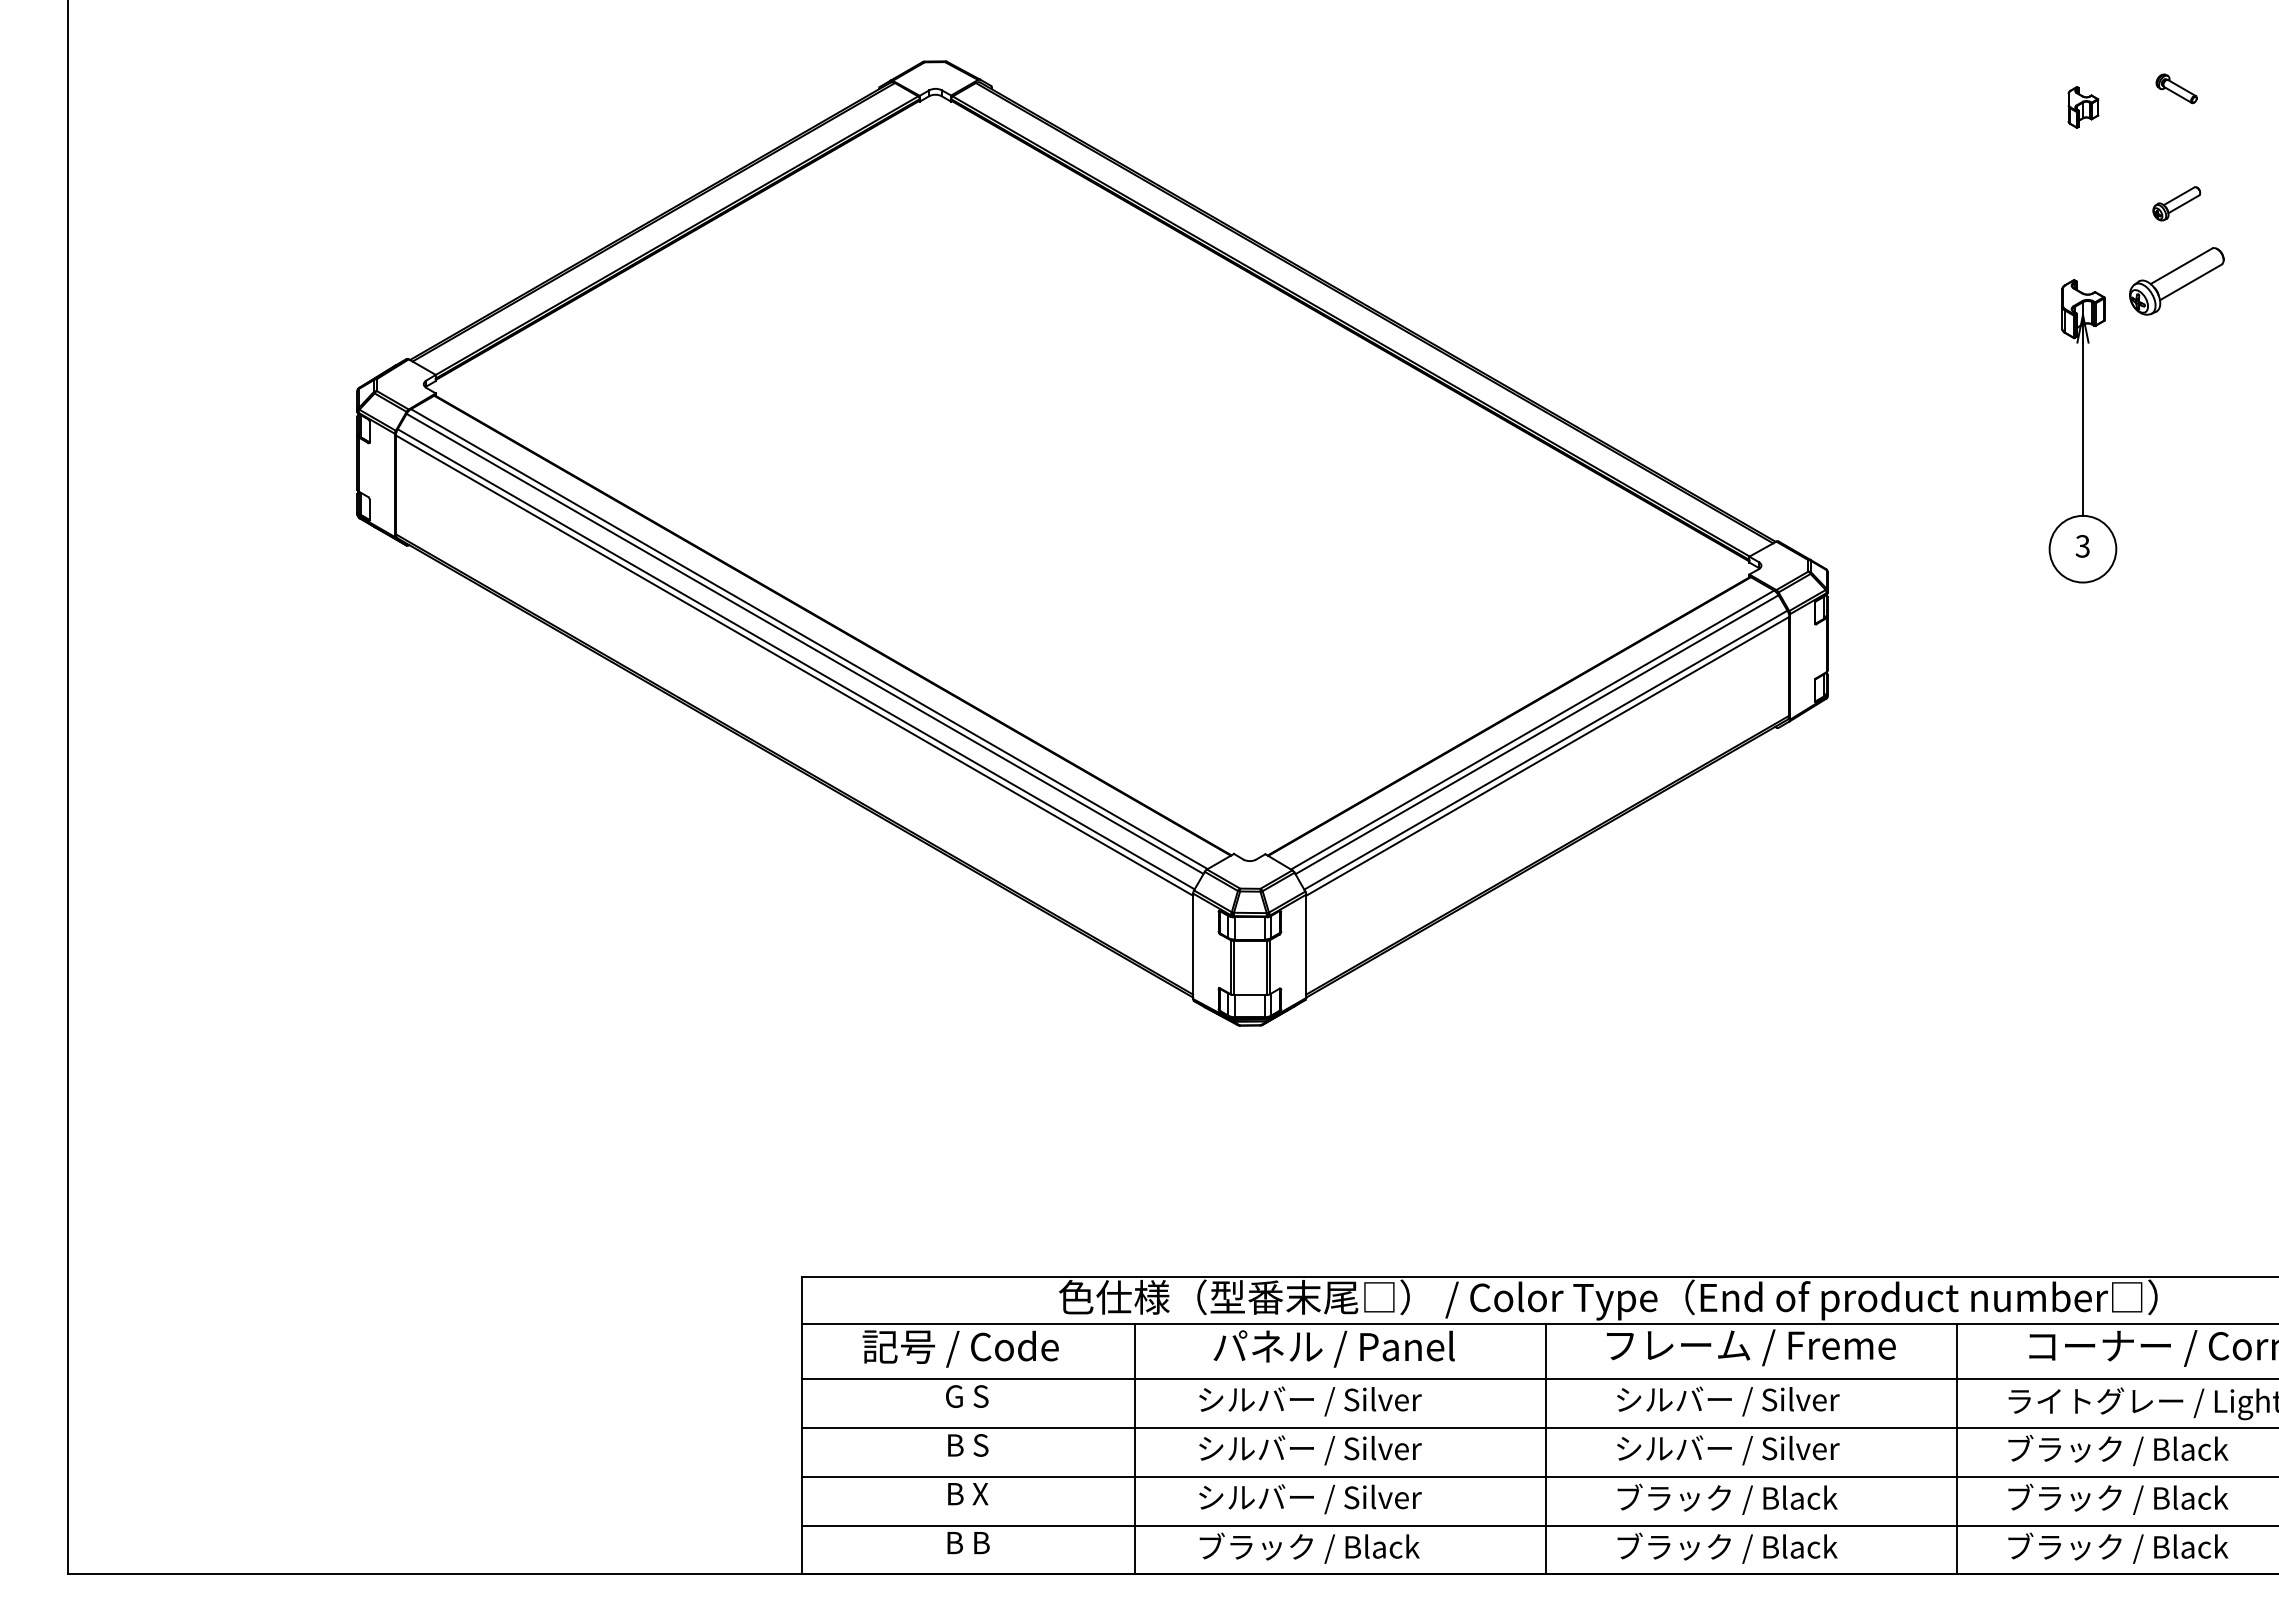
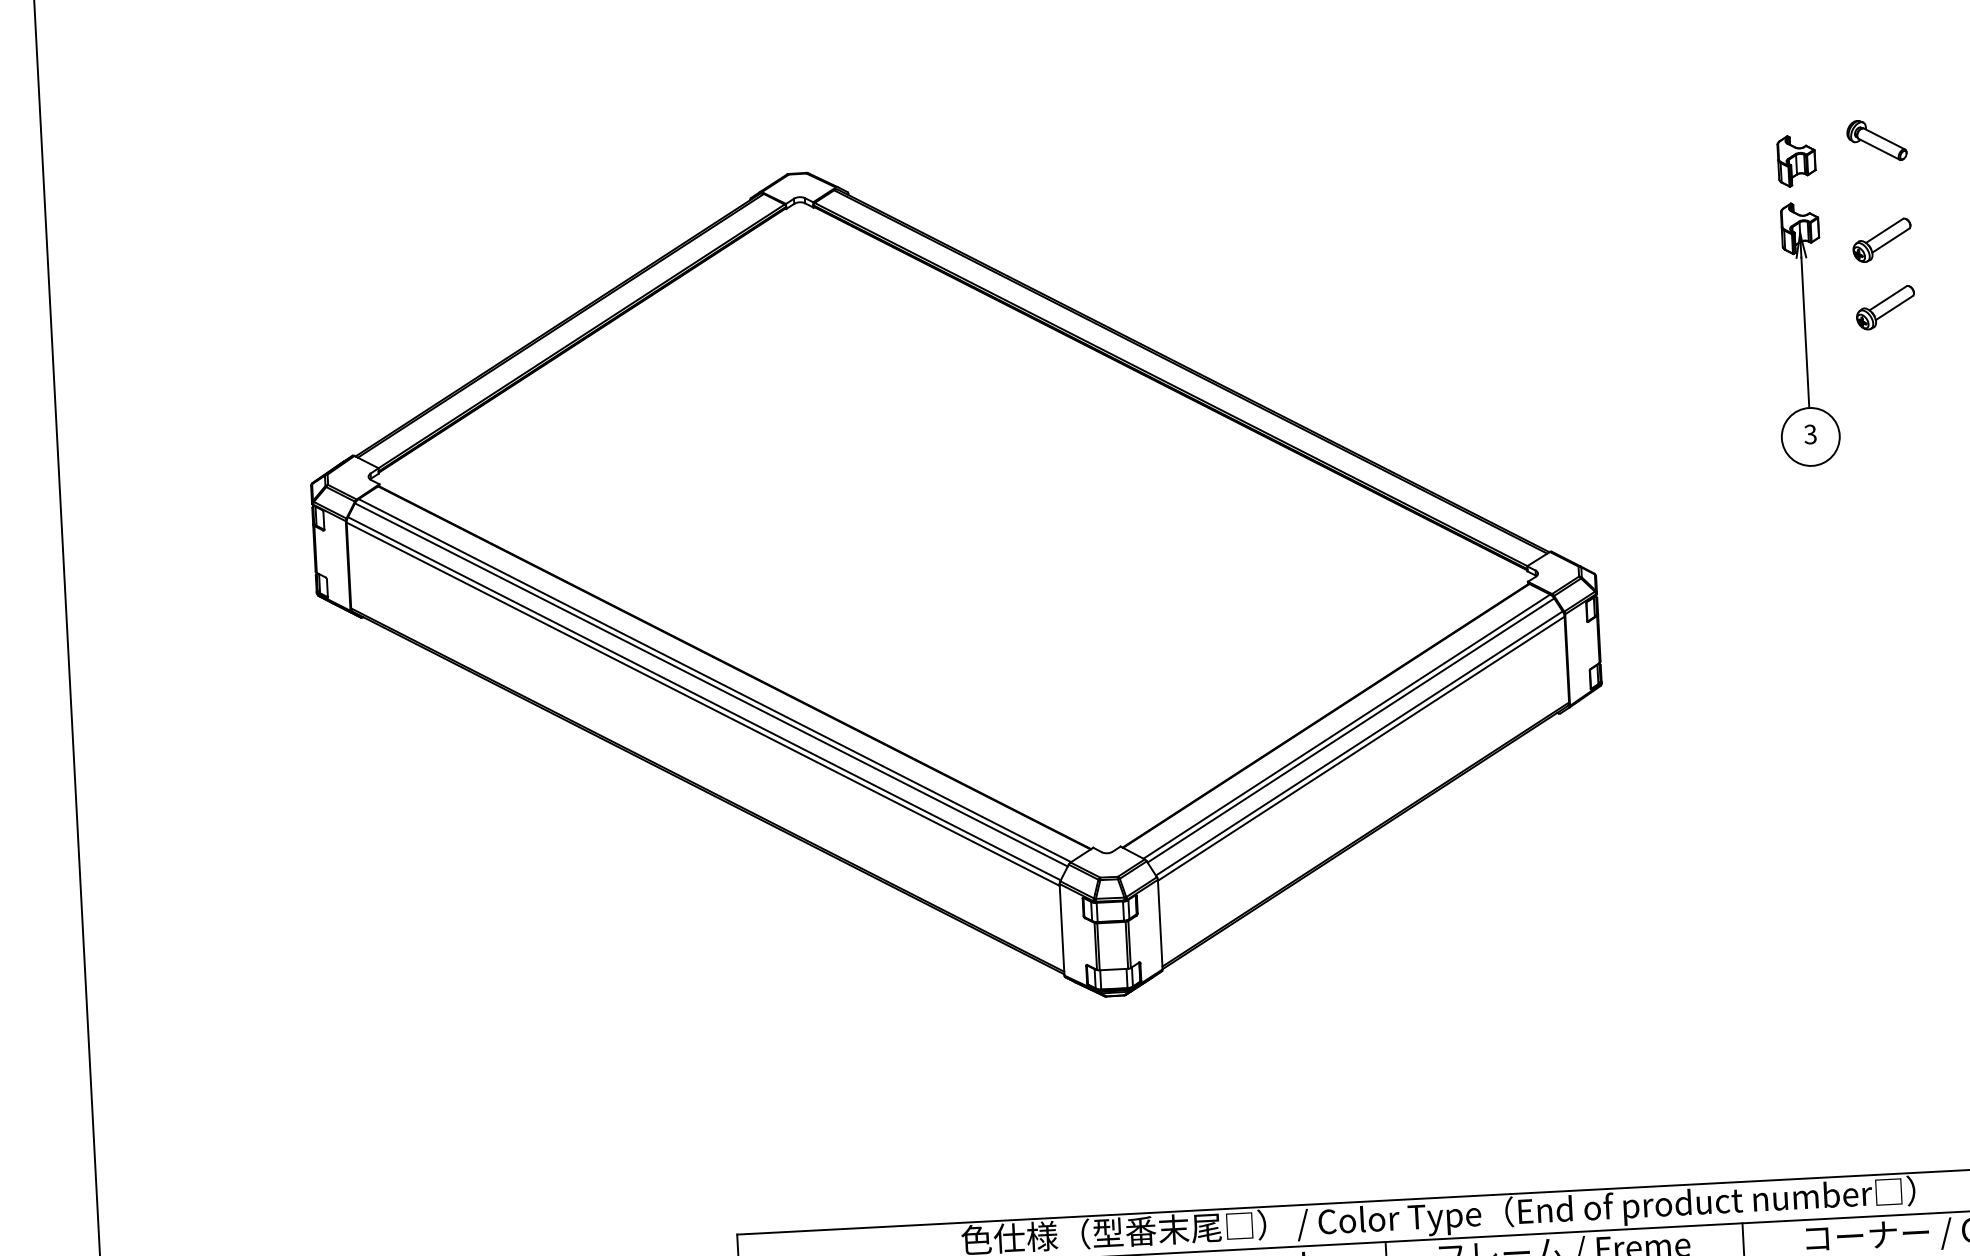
part: (2176, 88) -> (1876, 140), size x1.67
part: (2083, 107) -> (1796, 161), size x1.43
part: (2176, 203) -> (1881, 240), size x1.43
part: (2176, 281) -> (1885, 307), size x0.71
part: (2082, 431) -> (1805, 334), moved

